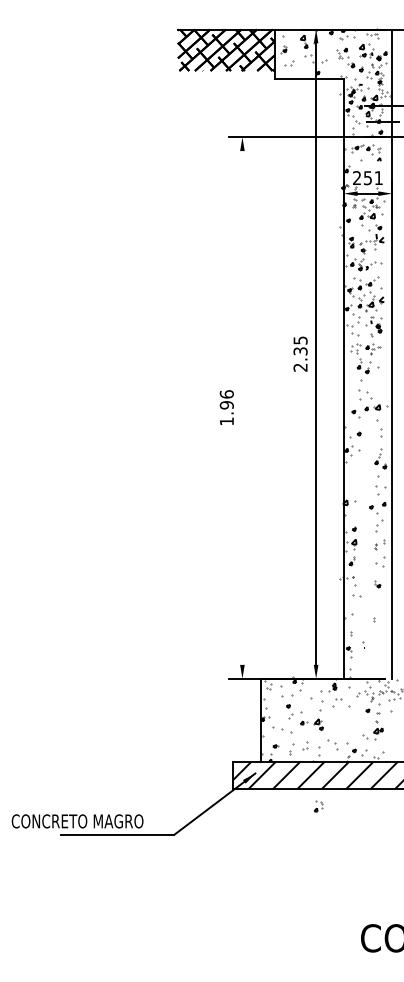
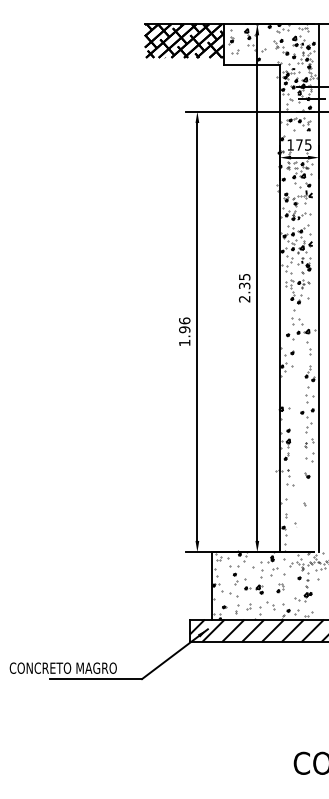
text: (367, 177) -> (299, 144), 251 -> 175
line: (242, 407) -> (197, 331), added
part: (318, 806) -> (280, 588), moved

